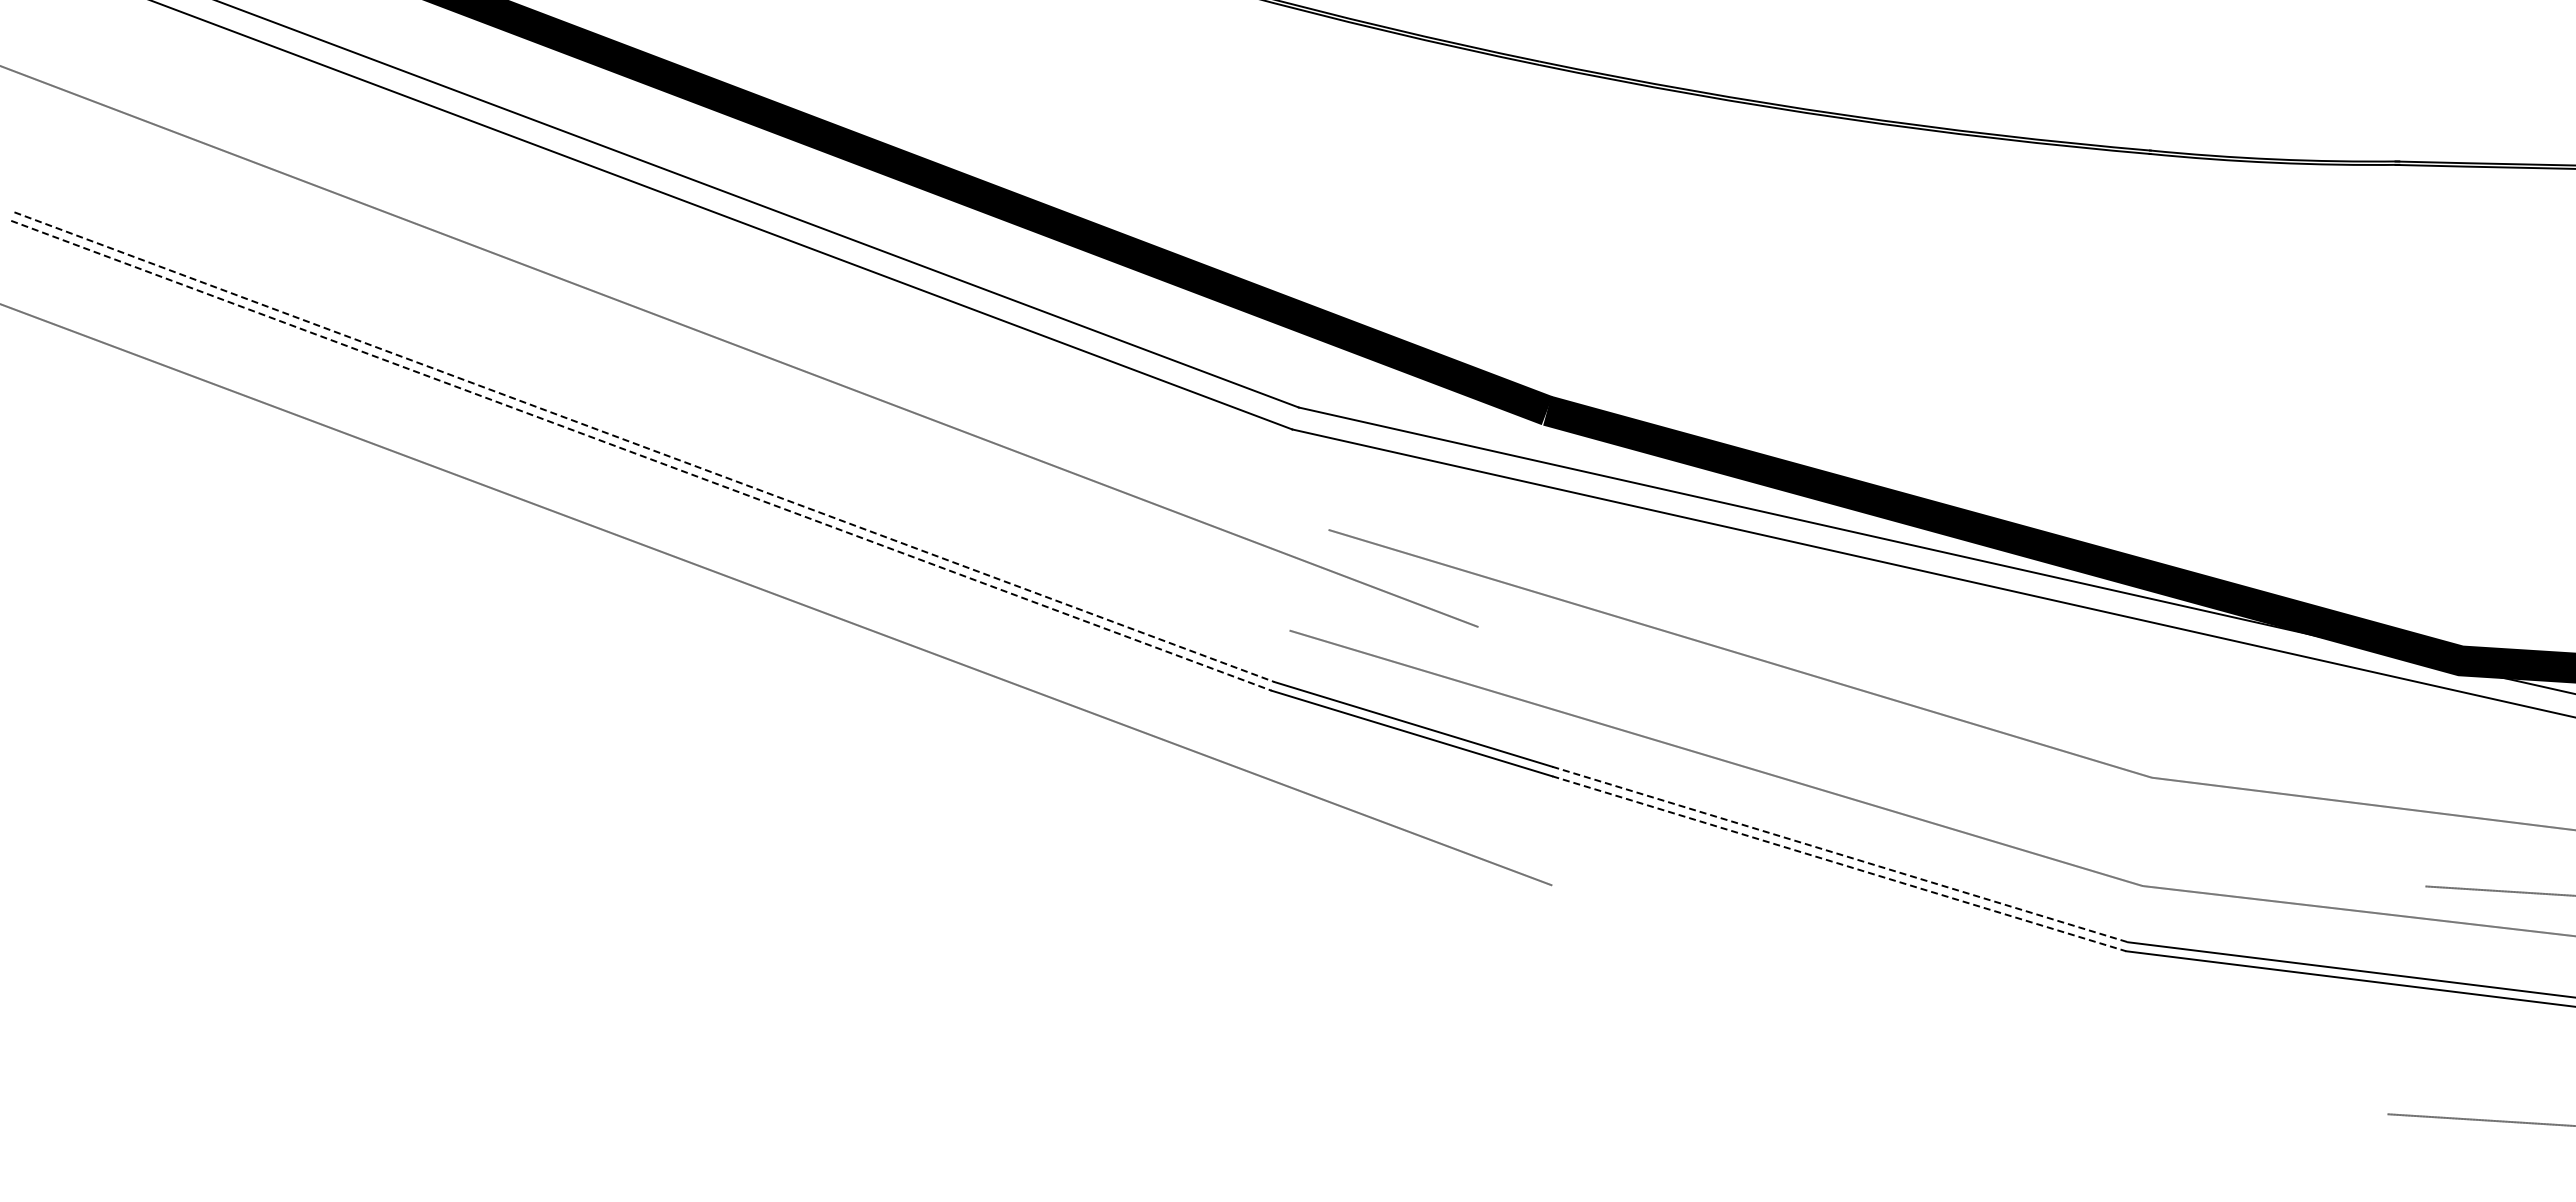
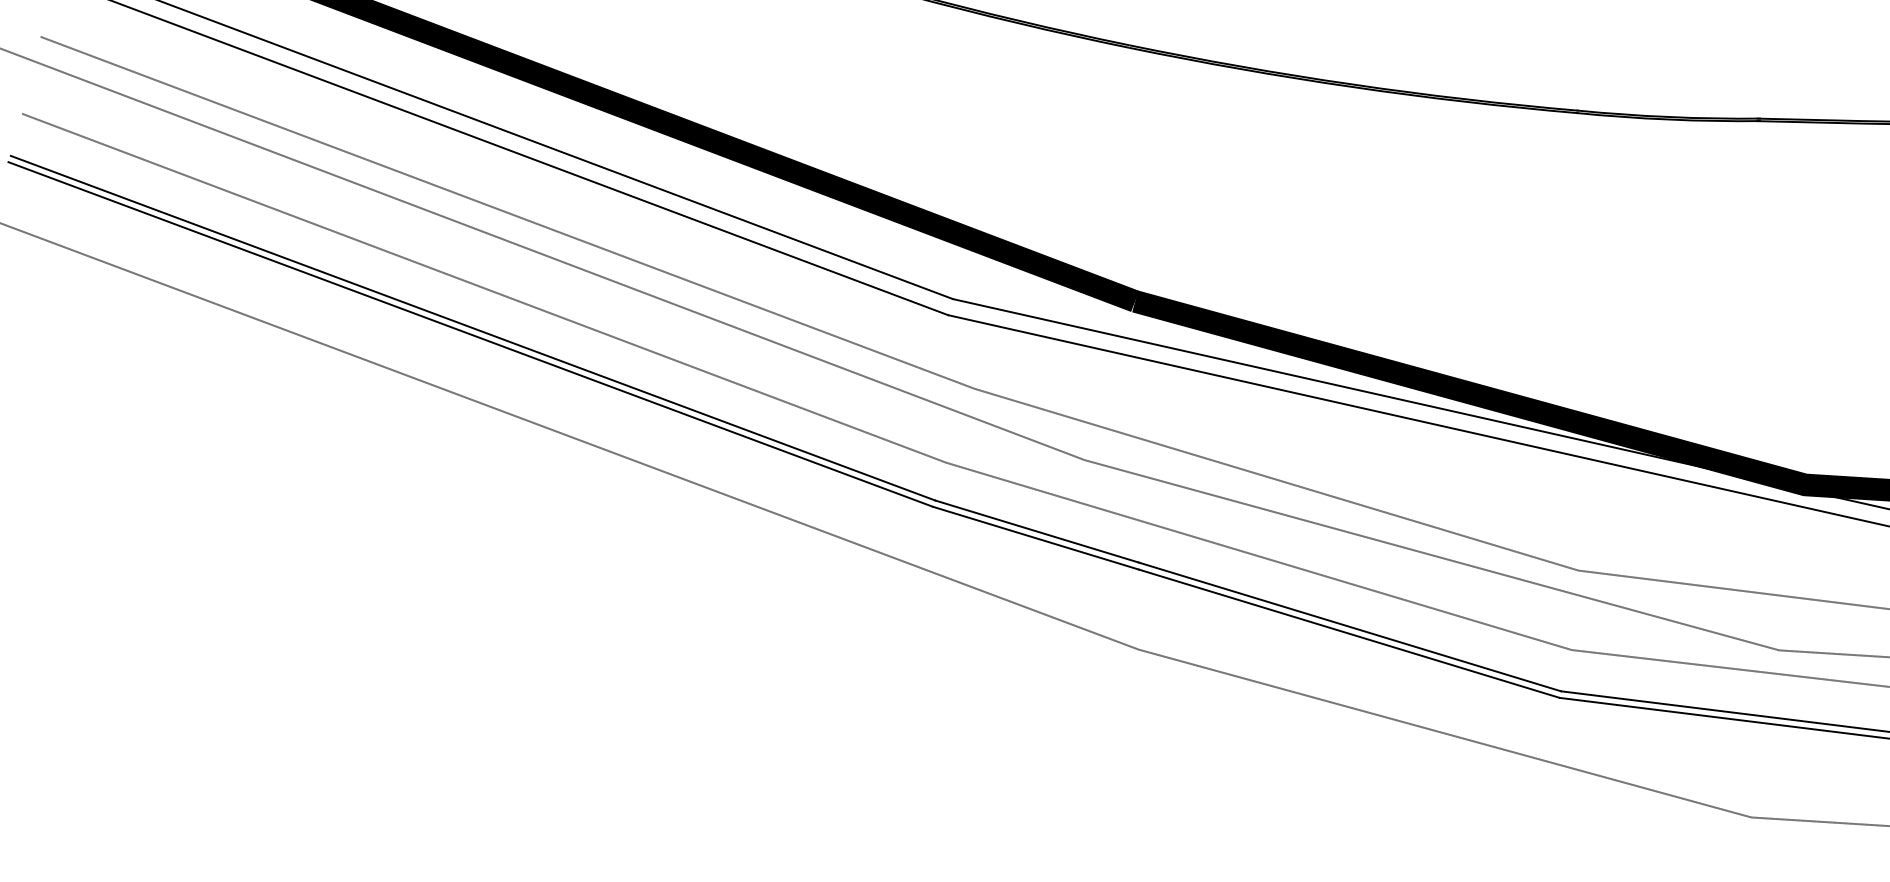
line: (691, 289) -> (507, 212), added
line: (659, 392) -> (483, 288), added
line: (645, 447) -> (473, 328), dashed -> solid
line: (641, 455) -> (470, 334), dashed -> solid
line: (1951, 756) -> (1431, 555), added
line: (1840, 854) -> (1350, 626), dashed -> solid
line: (1839, 863) -> (1349, 633), dashed -> solid
line: (1969, 999) -> (1444, 733), added

